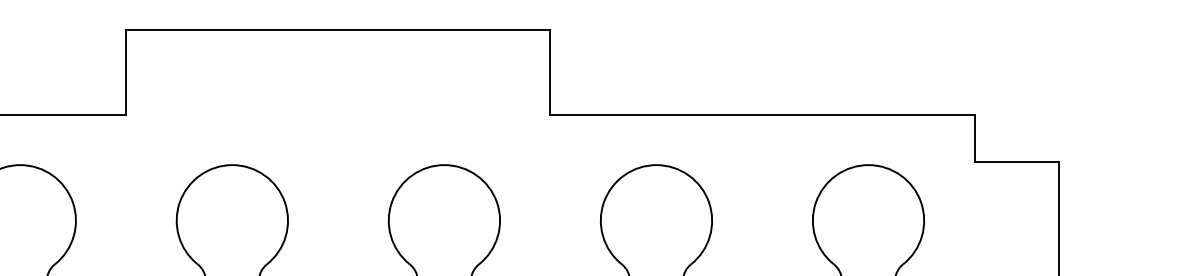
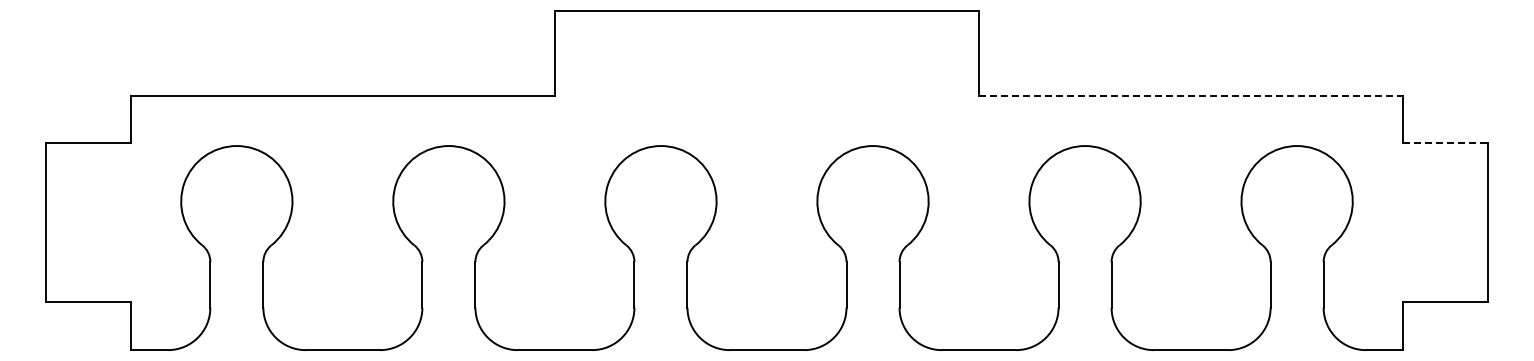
line: (762, 114) -> (1191, 95), solid -> dashed
line: (1017, 162) -> (1446, 143), solid -> dashed

